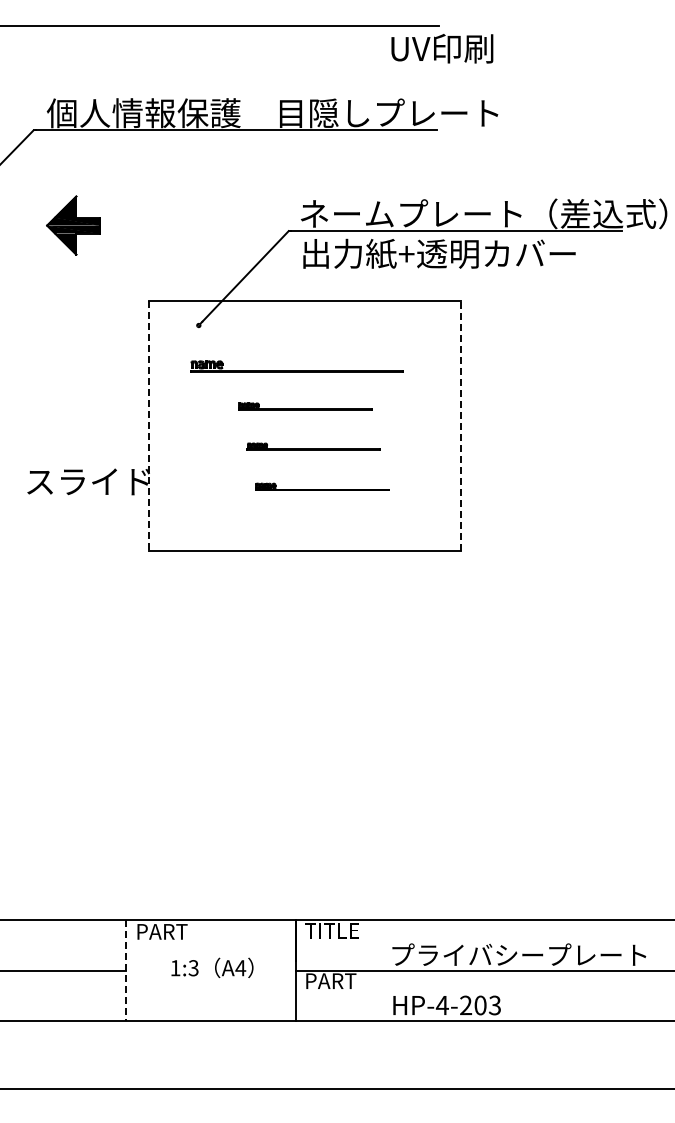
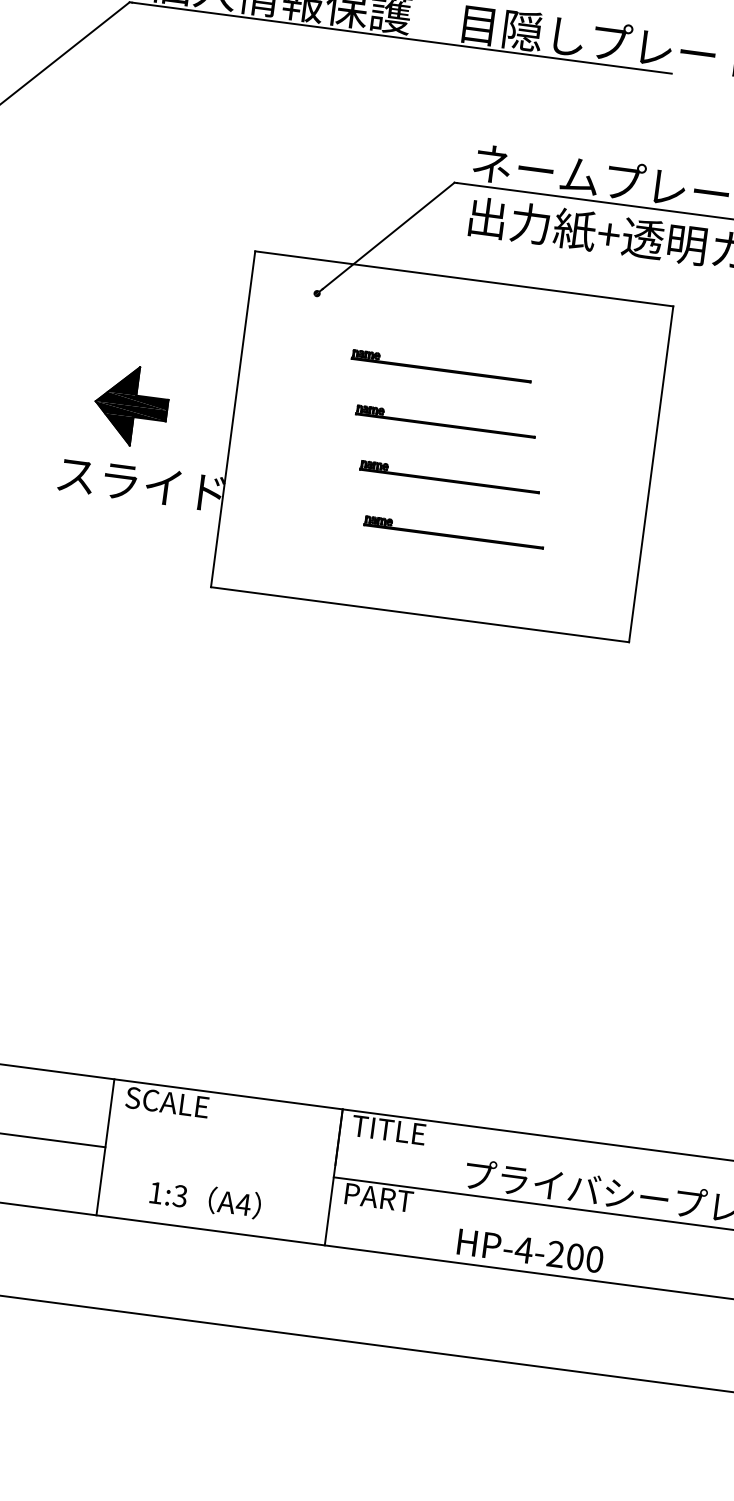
part: (73, 225) -> (131, 405), moved
part: (296, 366) -> (441, 365), size x0.62
line: (460, 425) -> (650, 474), dashed -> solid
line: (149, 426) -> (233, 420), dashed -> solid
text: (166, 931) -> (166, 1101), PART -> SCALE
text: (212, 967) -> (205, 1198), moved
line: (126, 970) -> (105, 1147), dashed -> solid
text: (494, 1005) -> (594, 1259), HP-4-203 -> HP-4-200

